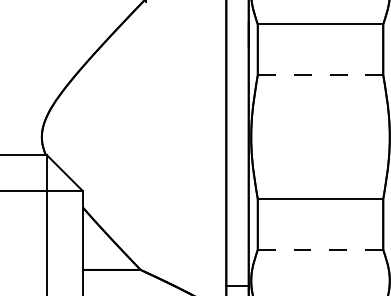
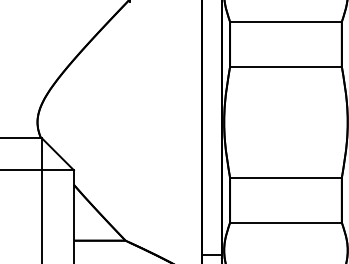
line: (320, 75) -> (285, 67), dashed -> solid
line: (320, 249) -> (285, 222), dashed -> solid

